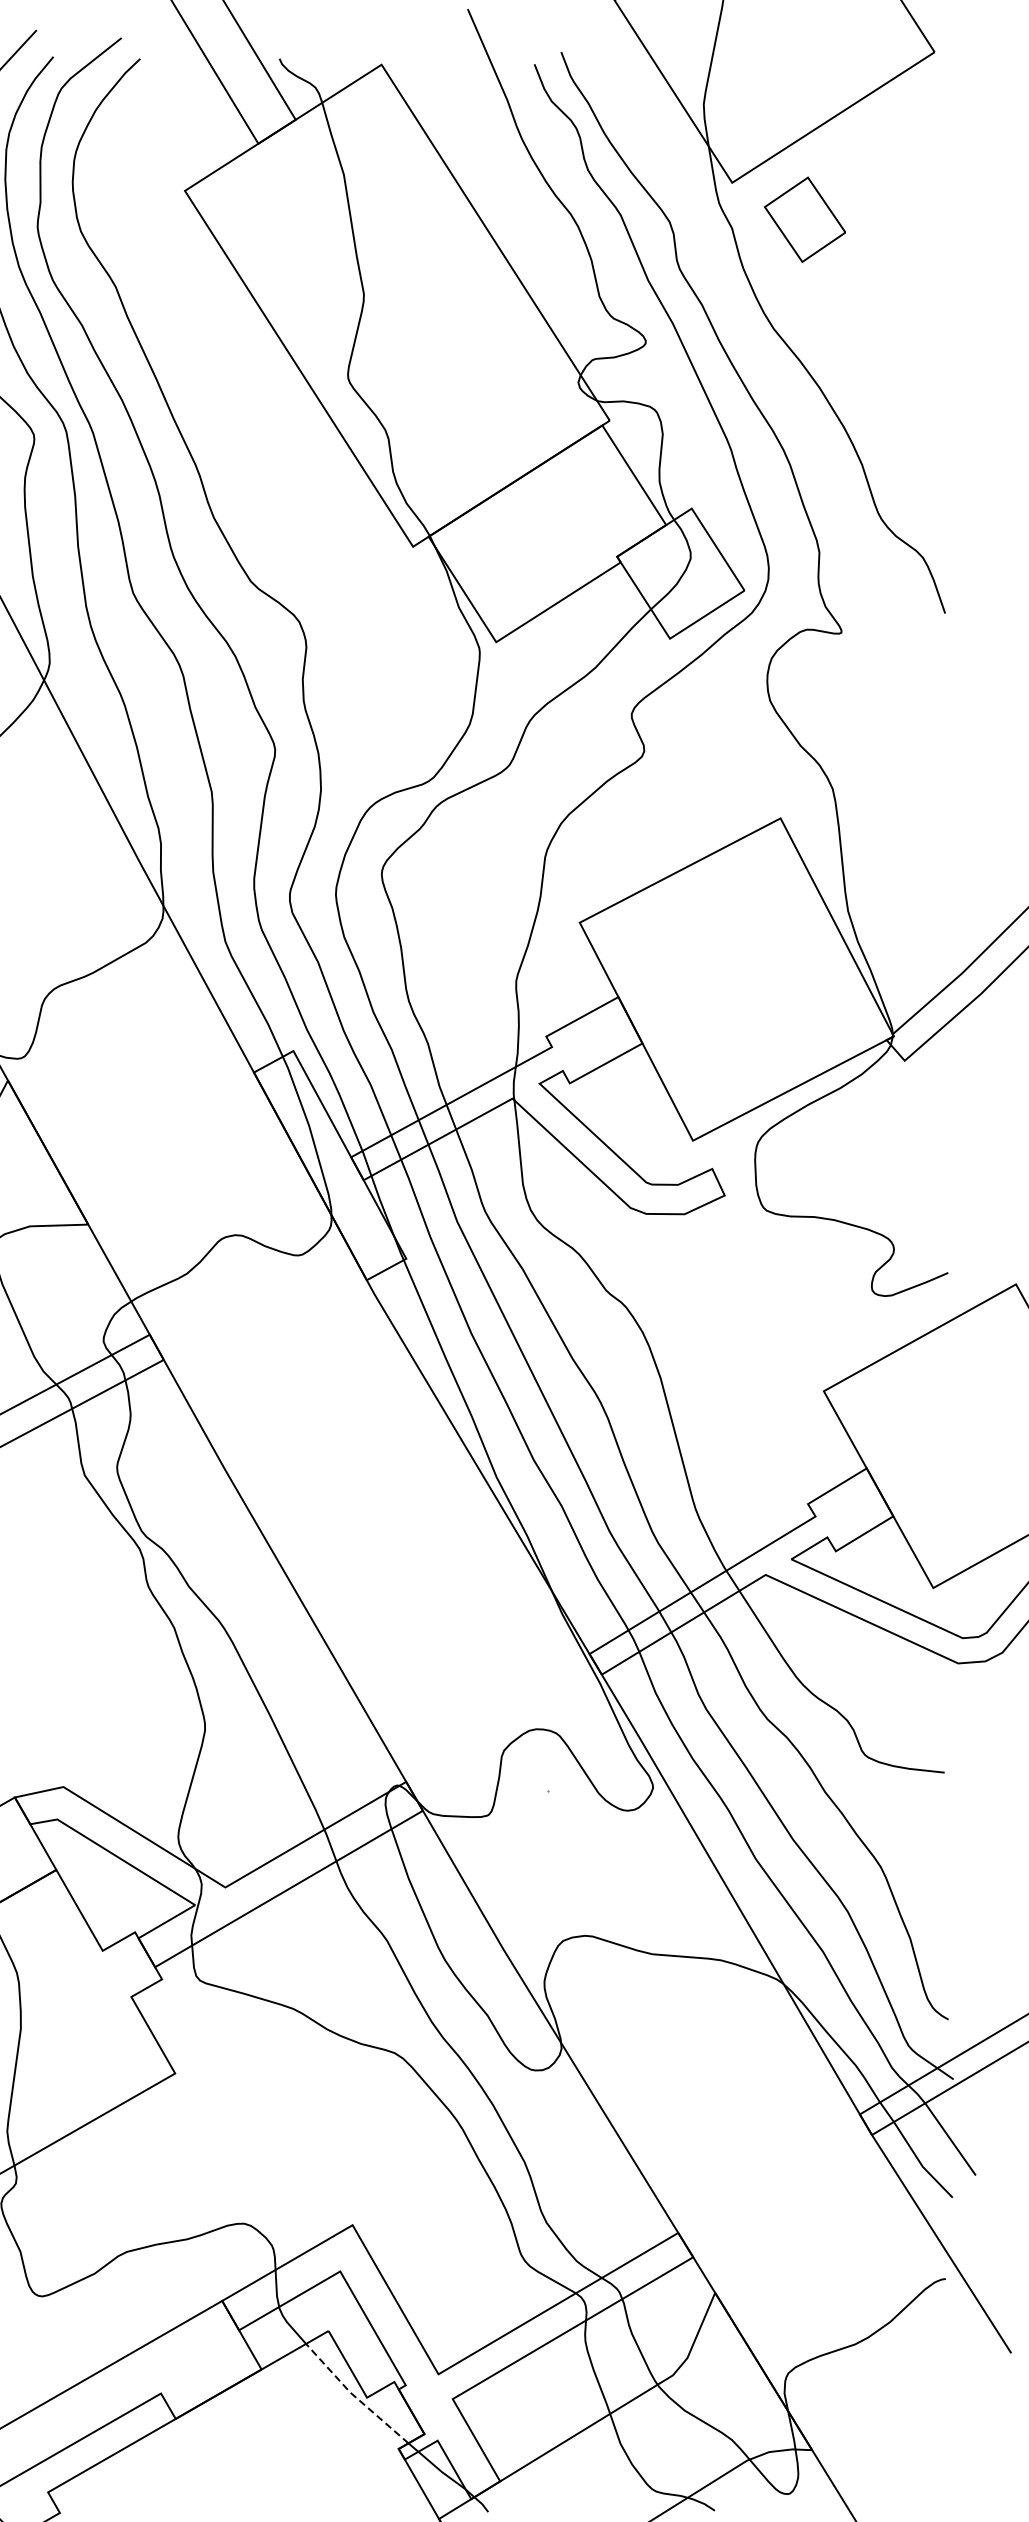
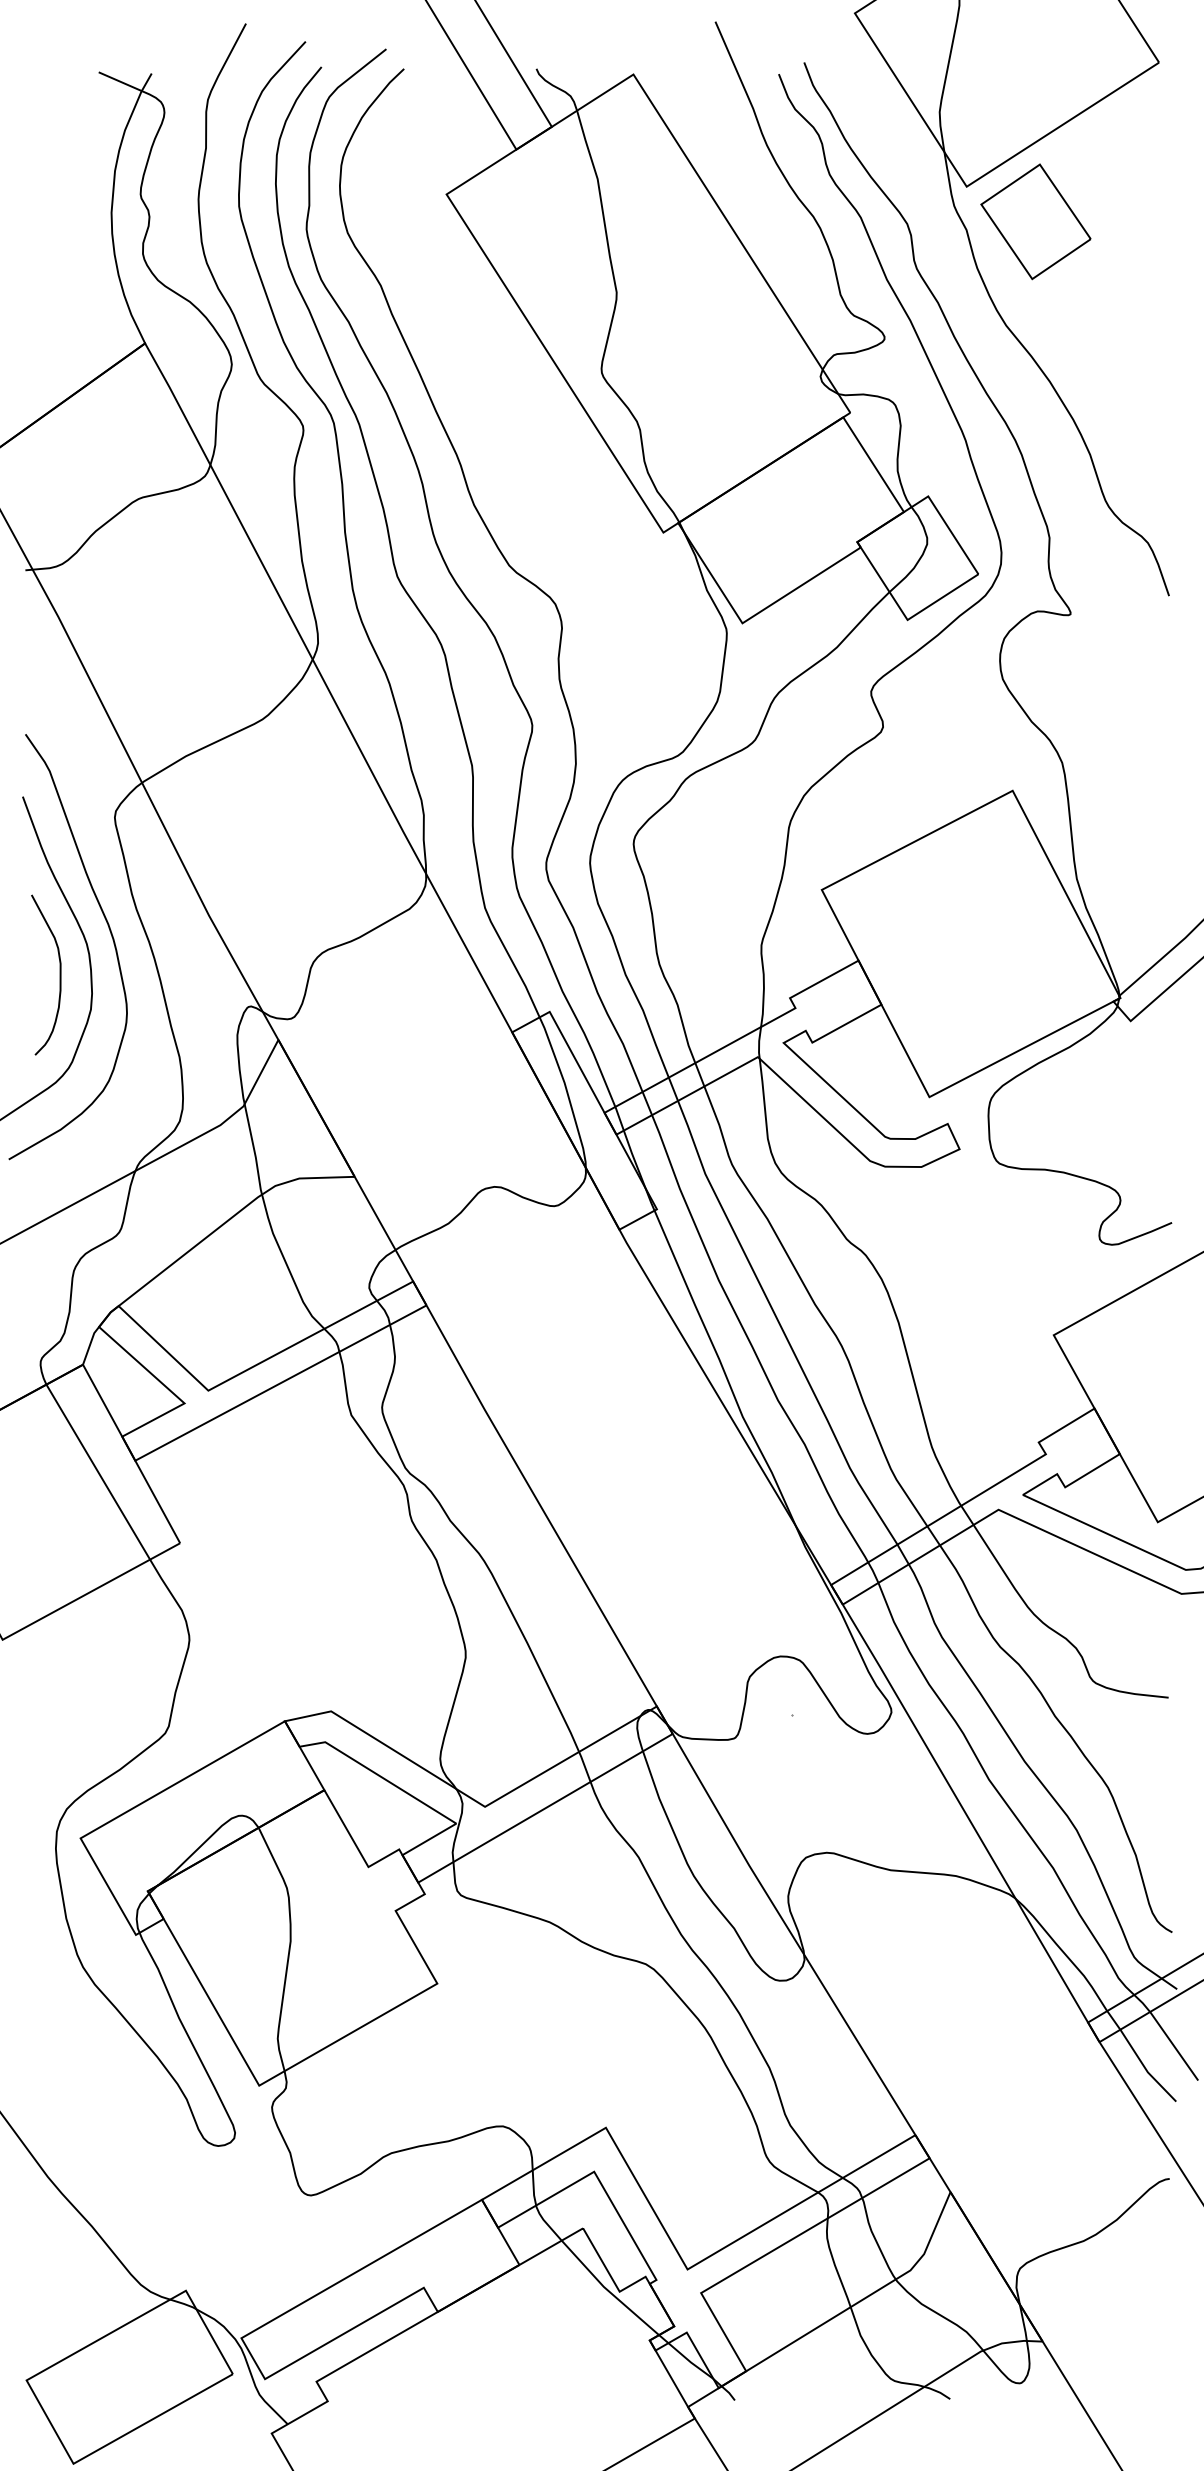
part: (804, 219) -> (1035, 221), size x1.43
line: (354, 2396) -> (607, 2290), dashed -> solid

